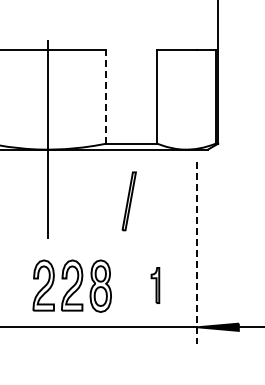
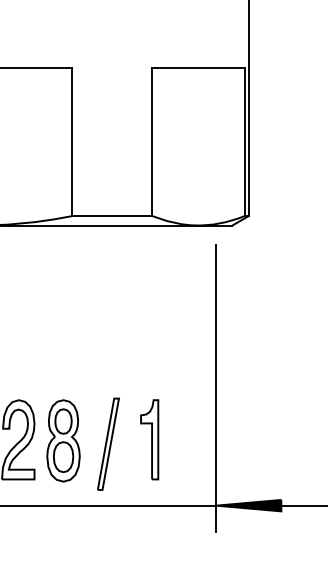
line: (106, 96) -> (72, 141), dashed -> solid
part: (128, 201) -> (107, 444), moved
line: (197, 253) -> (216, 389), dashed -> solid
part: (155, 285) -> (149, 439), size x1.43

